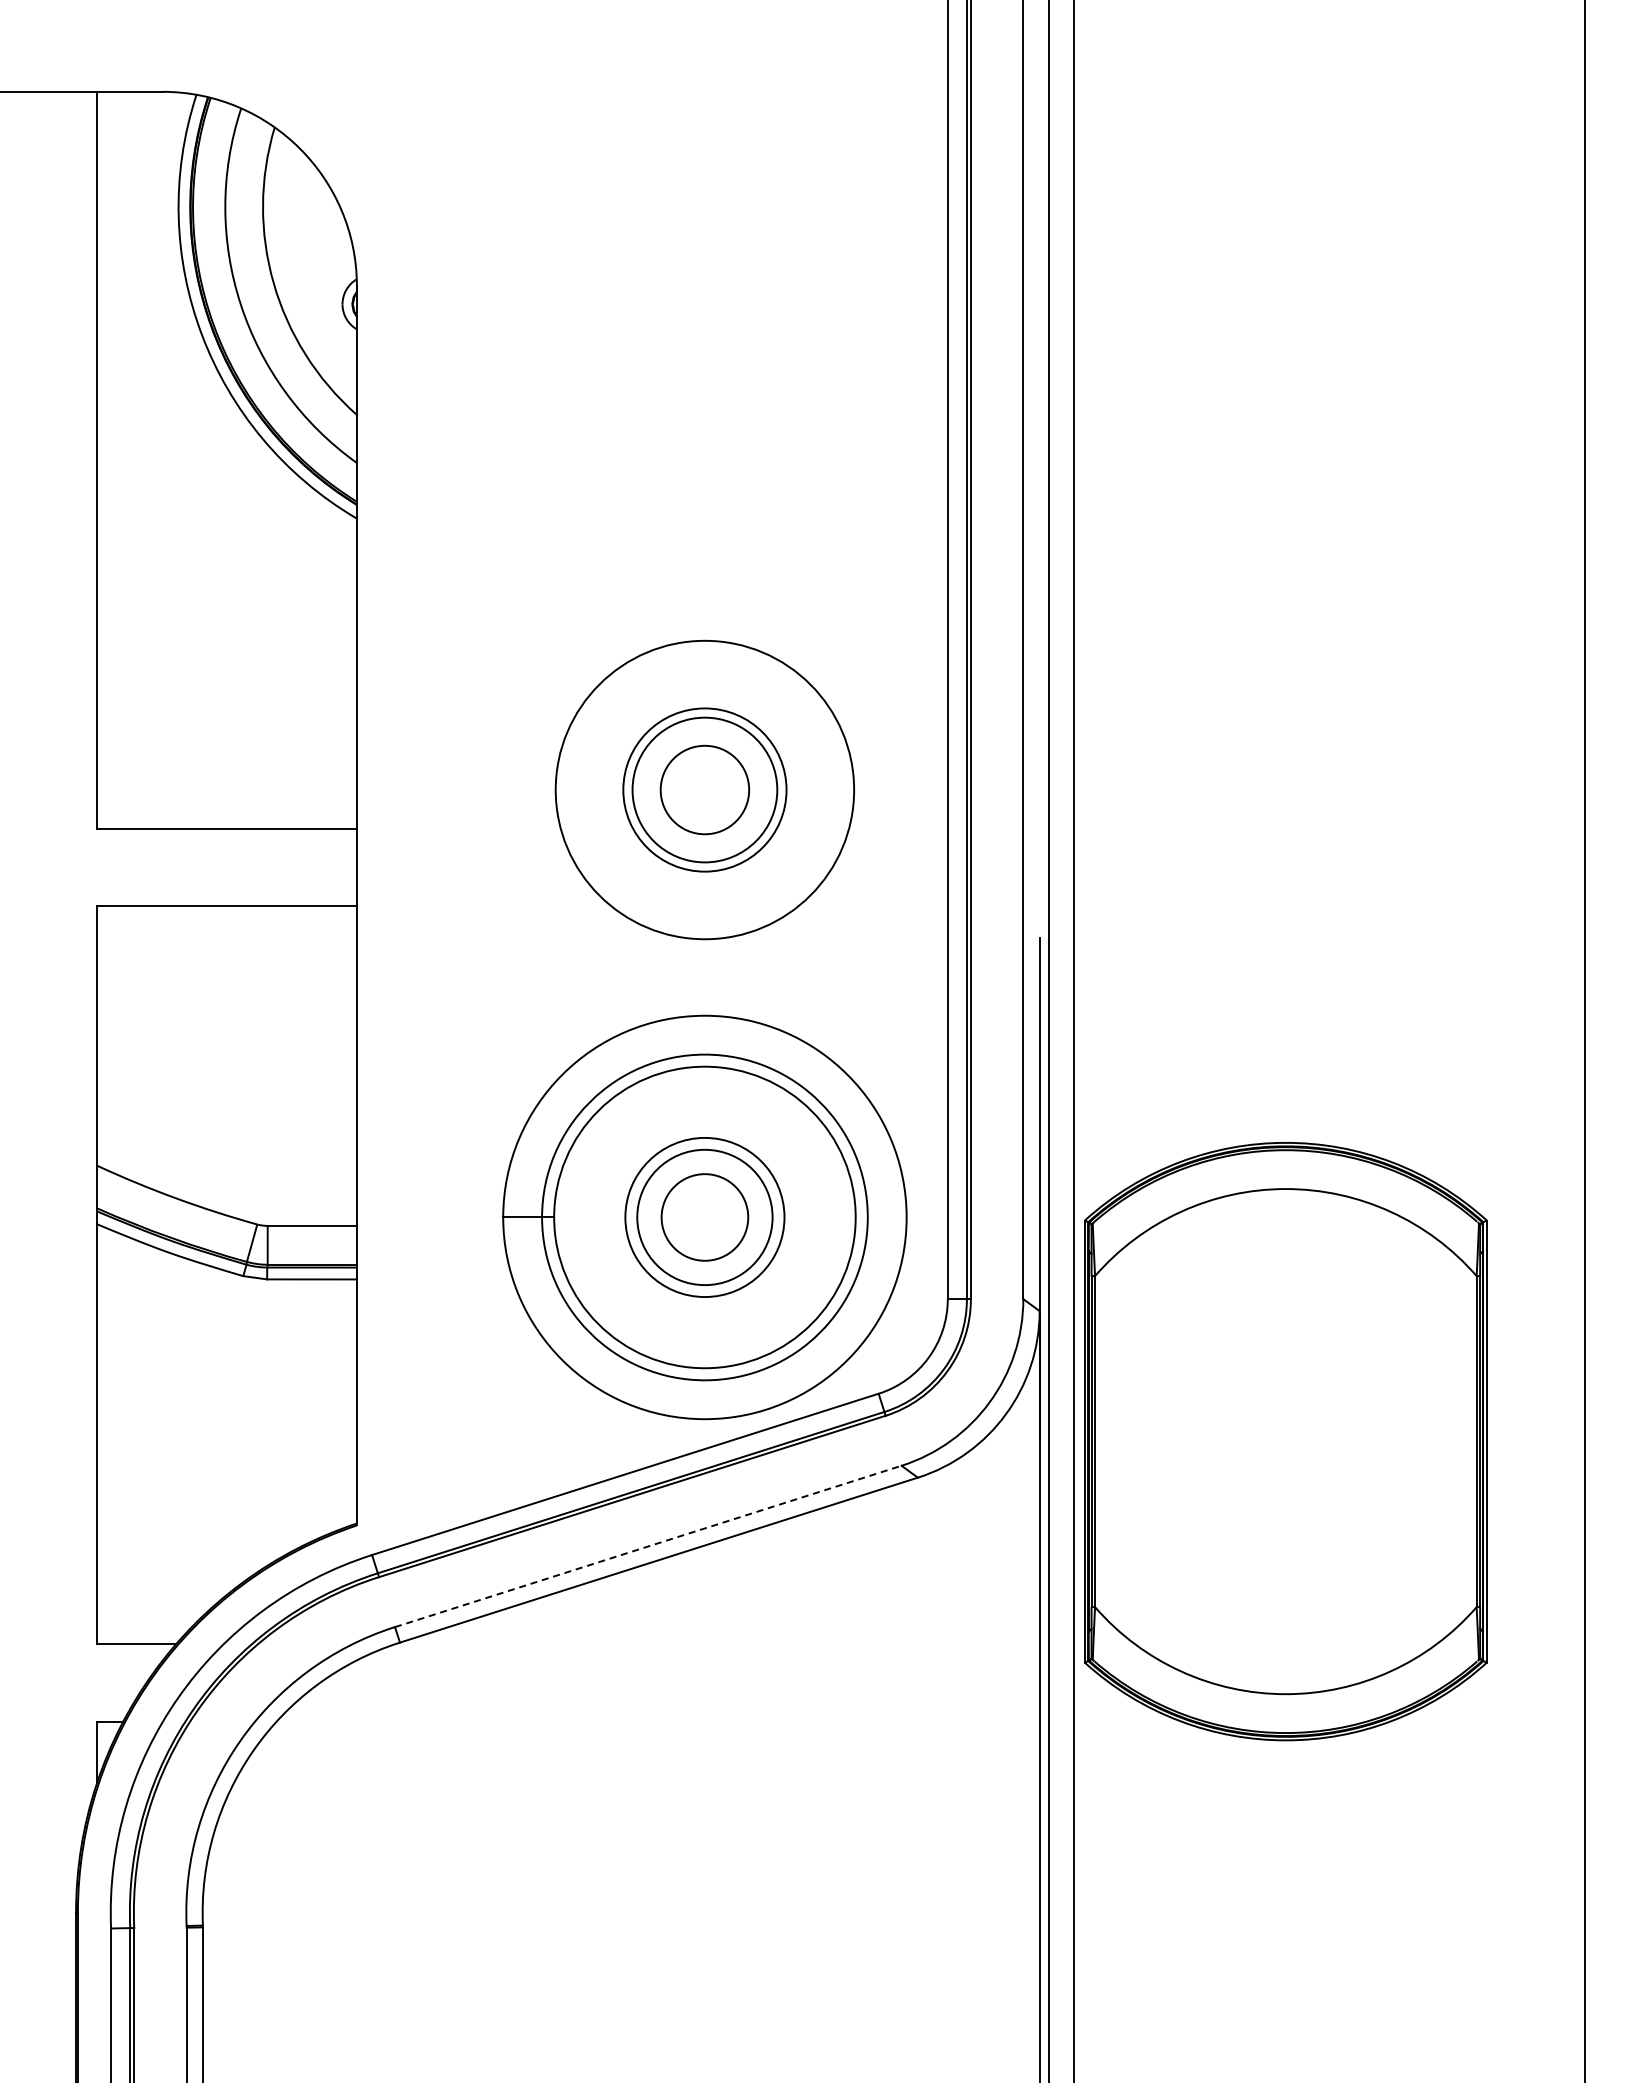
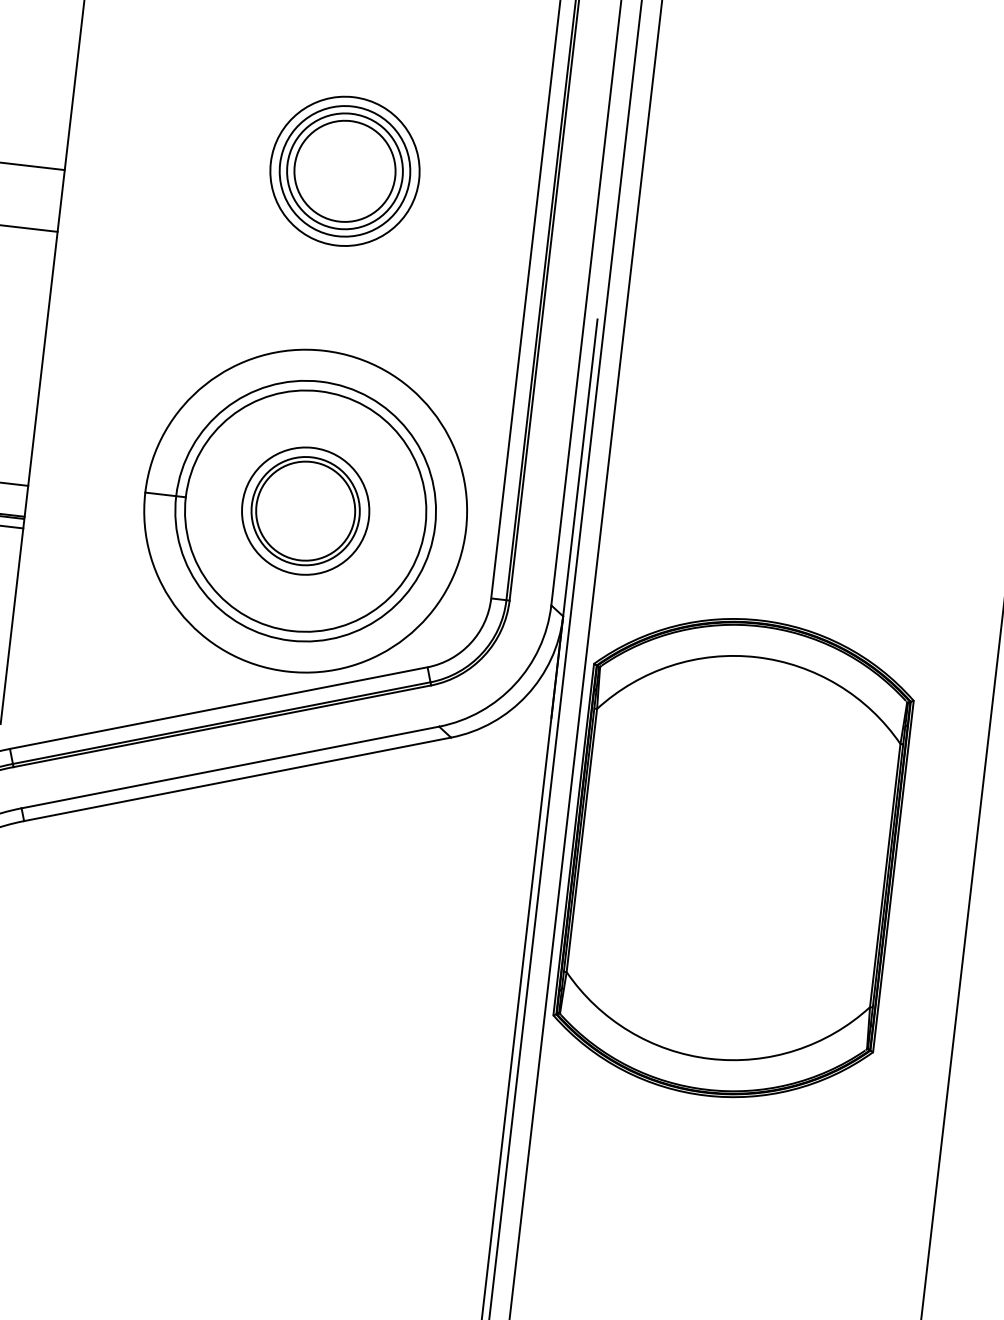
circle: (704, 789) -> (344, 170), size x0.62
circle: (704, 789) -> (344, 170), size x1.43
circle: (704, 1217) -> (305, 511), size x1.43
part: (1285, 1441) -> (733, 857), moved
line: (648, 1546) -> (230, 767), dashed -> solid

